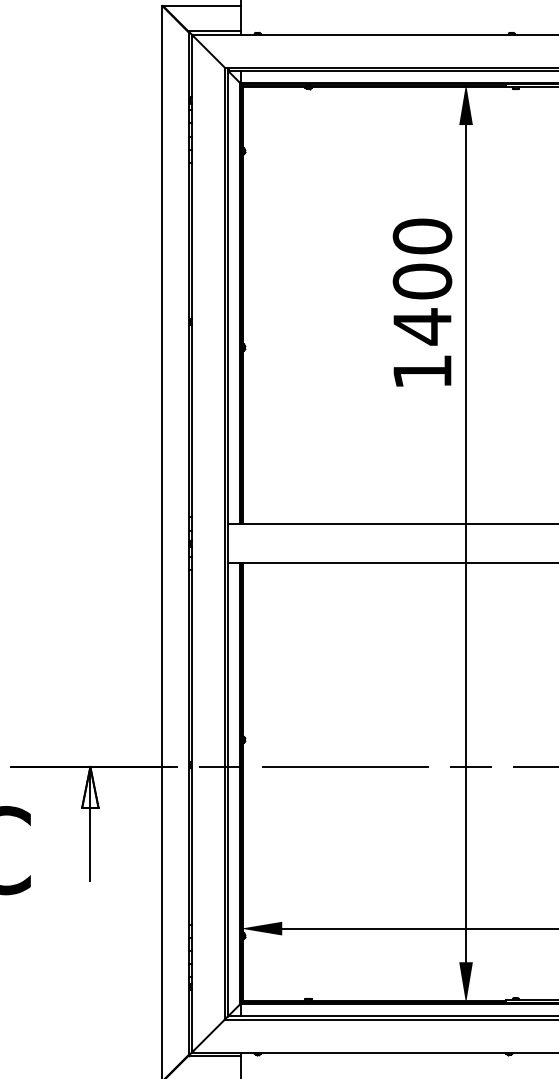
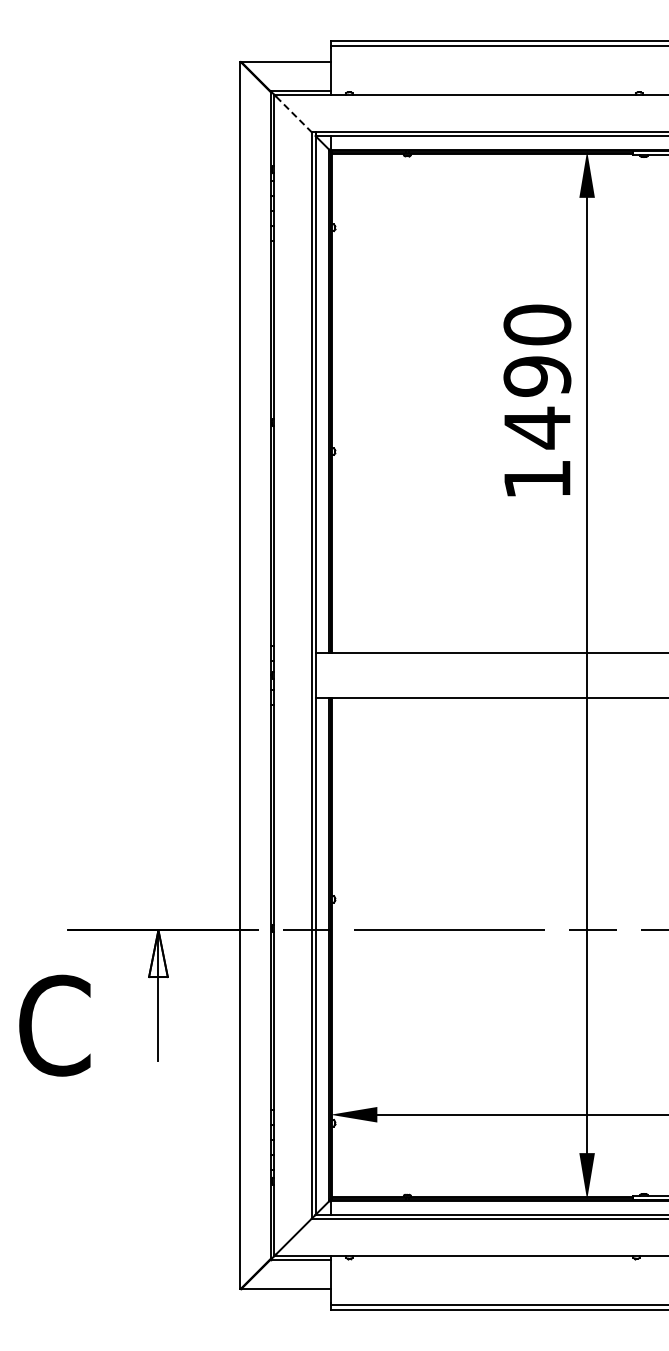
line: (209, 52) -> (294, 114), solid -> dashed
text: (422, 281) -> (537, 376), 1400 -> 1490

